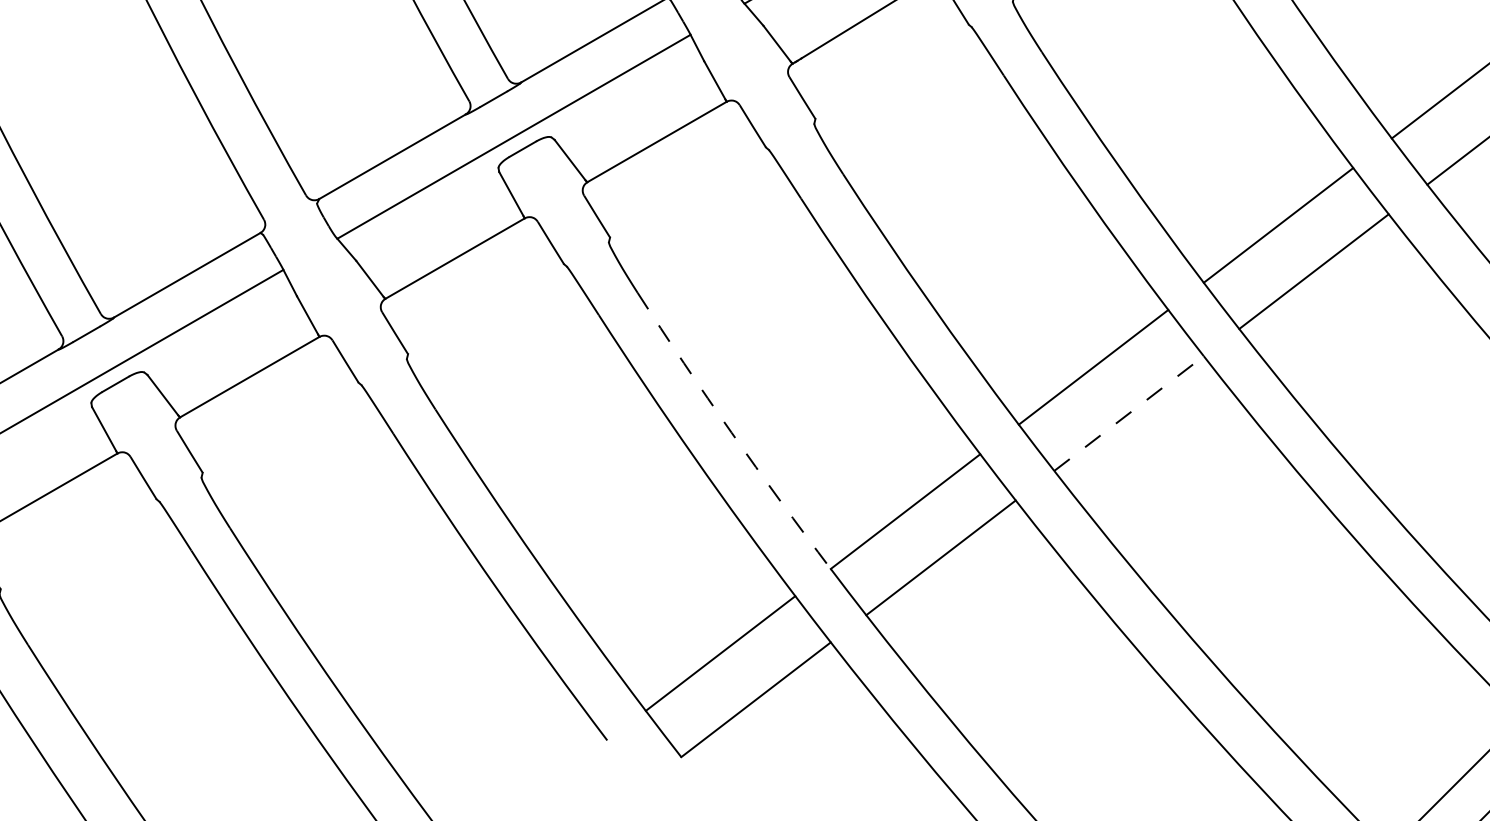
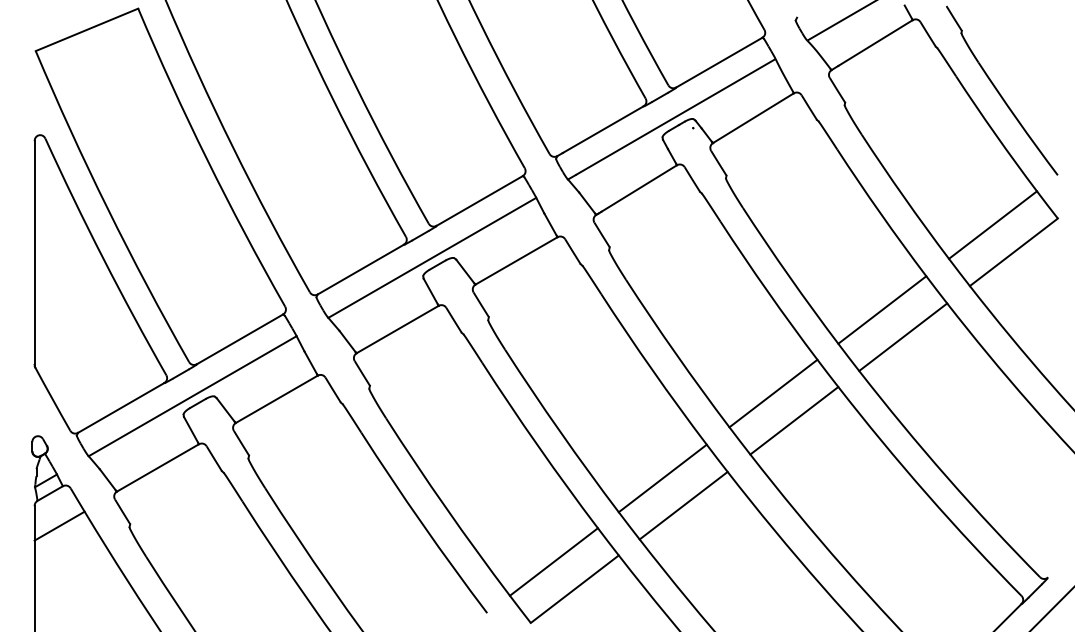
line: (1129, 413) -> (794, 420), dashed -> solid
arc: (731, 433) -> (560, 432), dashed -> solid

